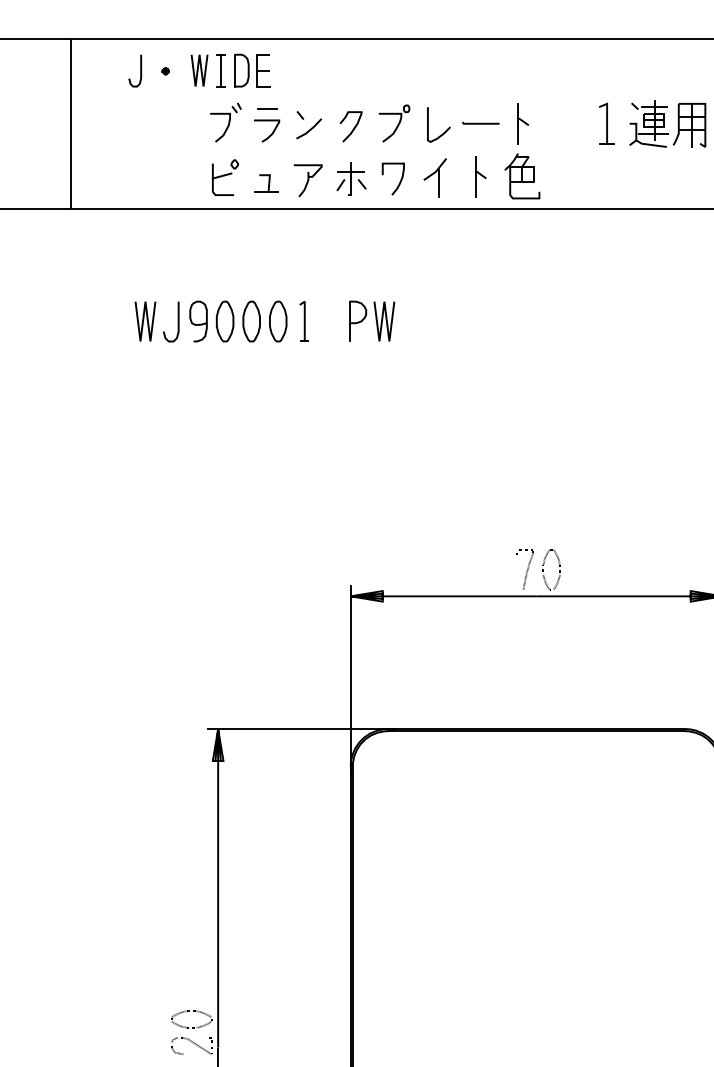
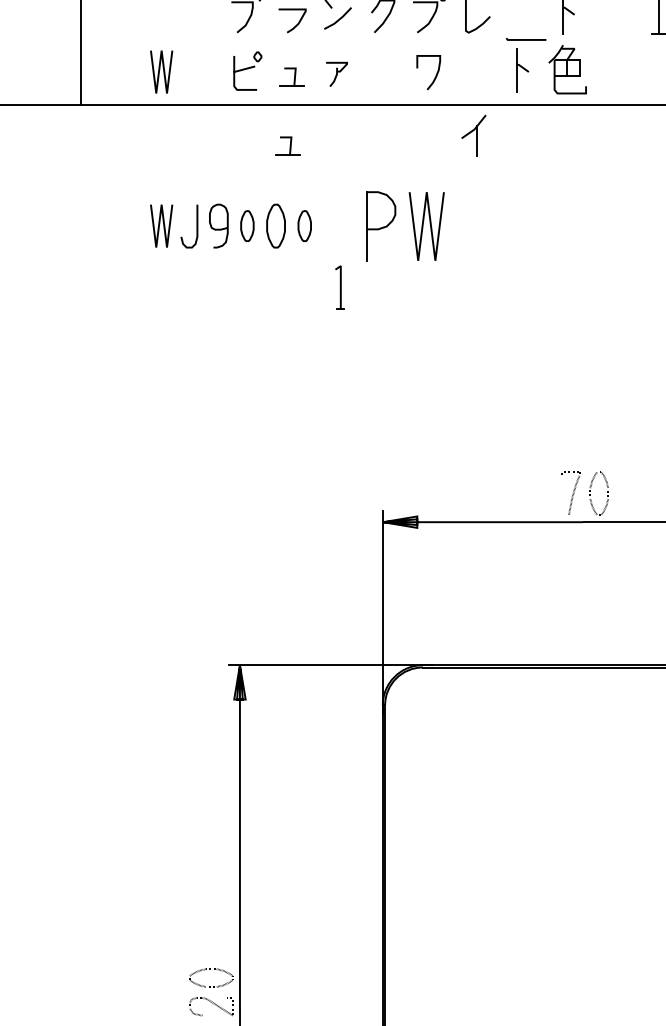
line: (480, 122) -> (525, 38), moved
line: (146, 177) -> (162, 70), added
part: (434, 177) -> (473, 135), moved
part: (351, 178) -> (383, 71), removed
part: (307, 180) -> (336, 74), size x0.7
part: (262, 247) -> (287, 146), added
part: (372, 320) -> (406, 224), size x1.6
part: (224, 321) -> (246, 226), size x0.7
part: (278, 321) -> (304, 226), size x0.7
part: (303, 321) -> (339, 287), moved

